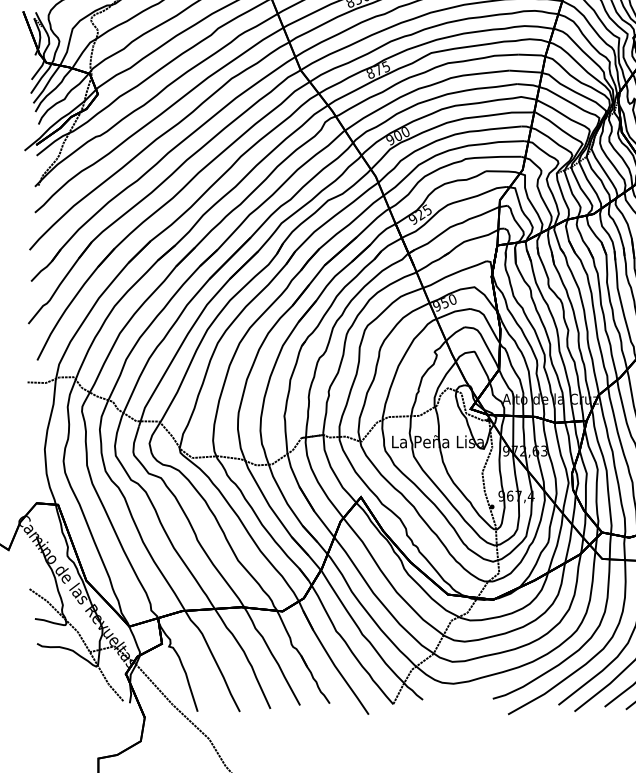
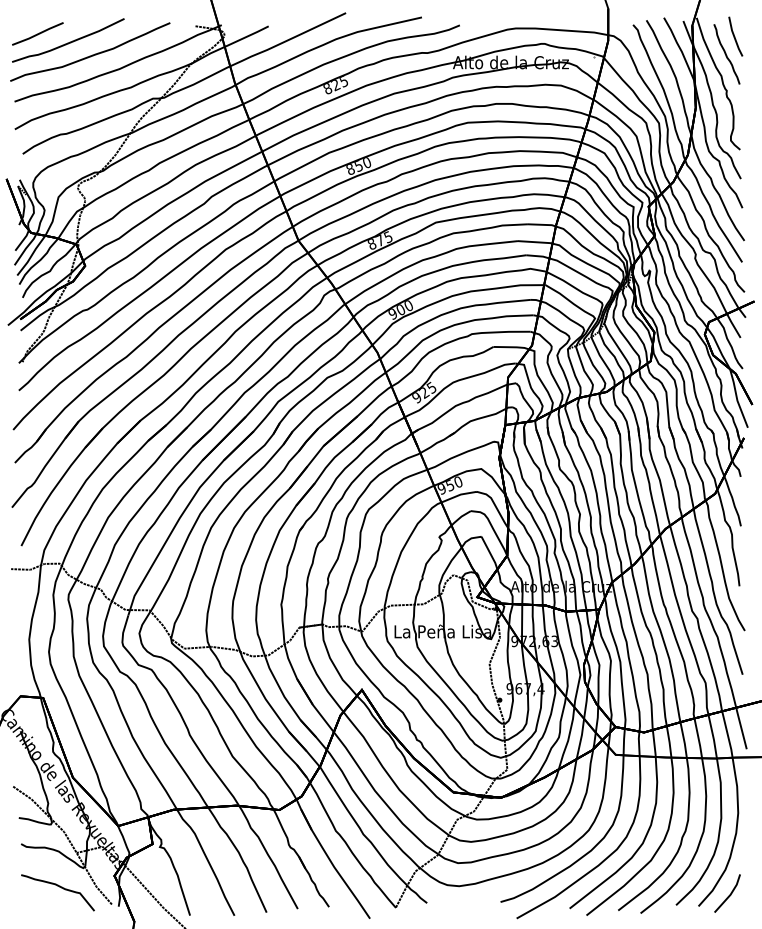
curve: (73, 685) -> (59, 887), added

